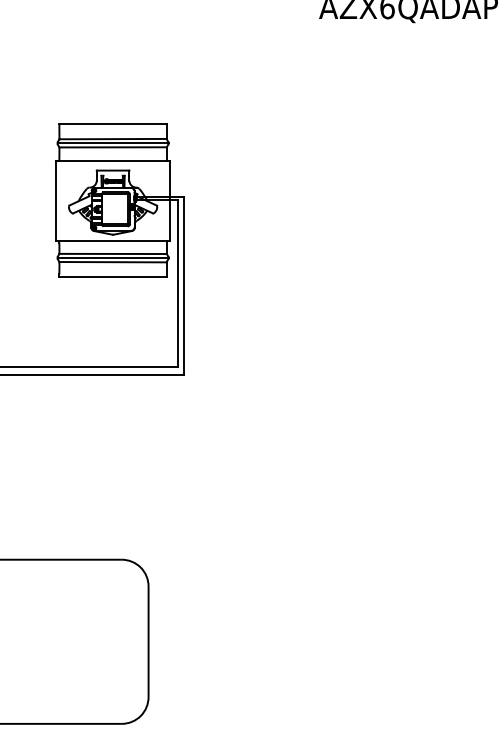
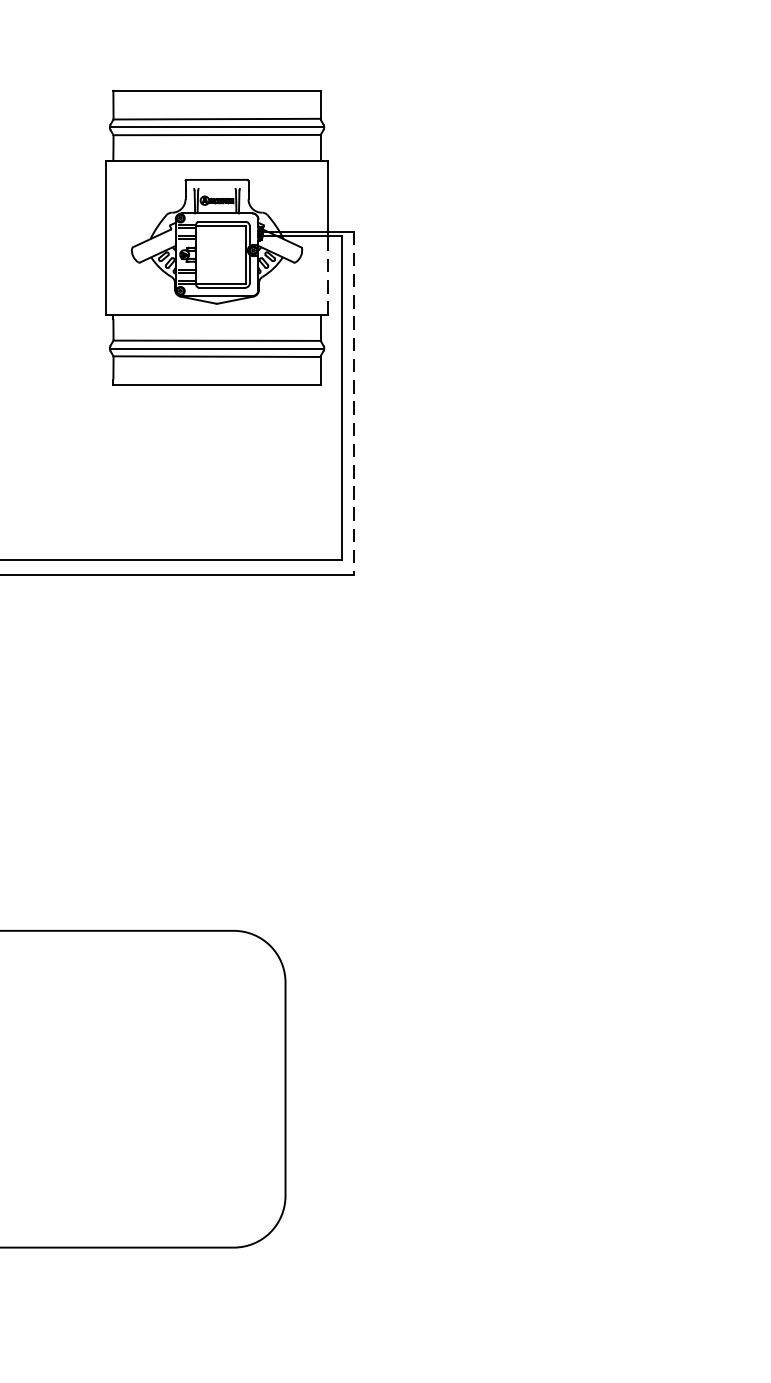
line: (170, 221) -> (327, 278), solid -> dashed
line: (184, 286) -> (354, 403), solid -> dashed

